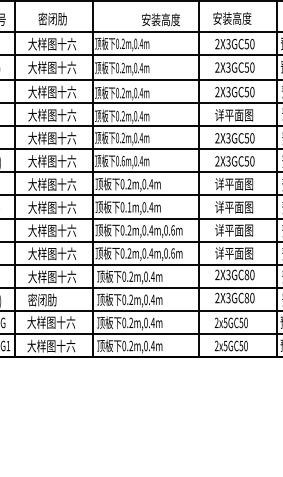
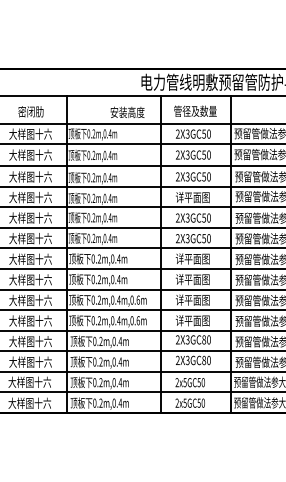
text: (237, 17) -> (195, 110), 安装高度 -> 管径及数量
text: (122, 160) -> (93, 237), 0.6m,0.4m -> 0.2m,0.4m
text: (129, 207) -> (99, 279), 0.1m,0.4m -> 0.2m,0.4m
text: (52, 299) -> (30, 361), 密闭肋 -> 大样图十六

